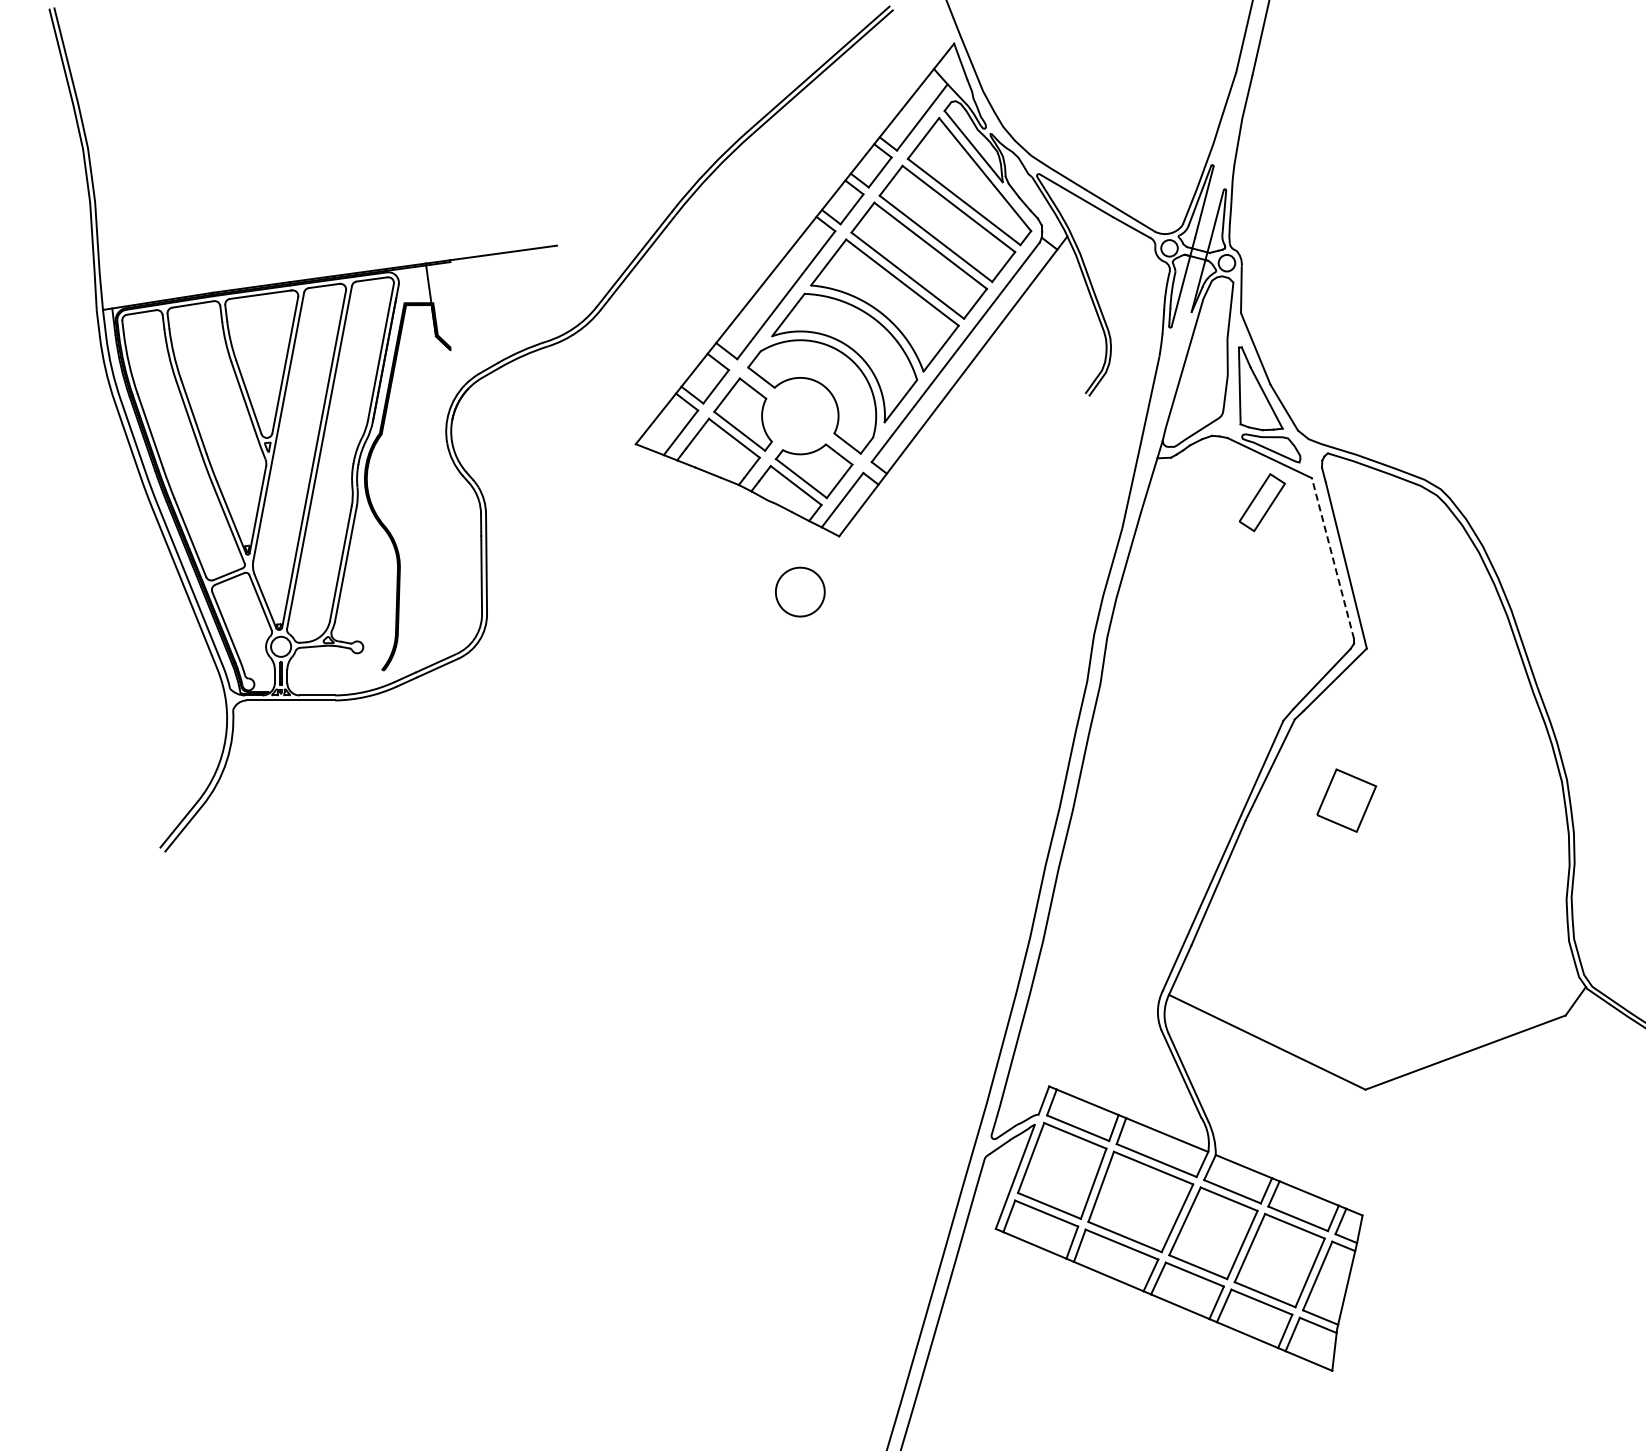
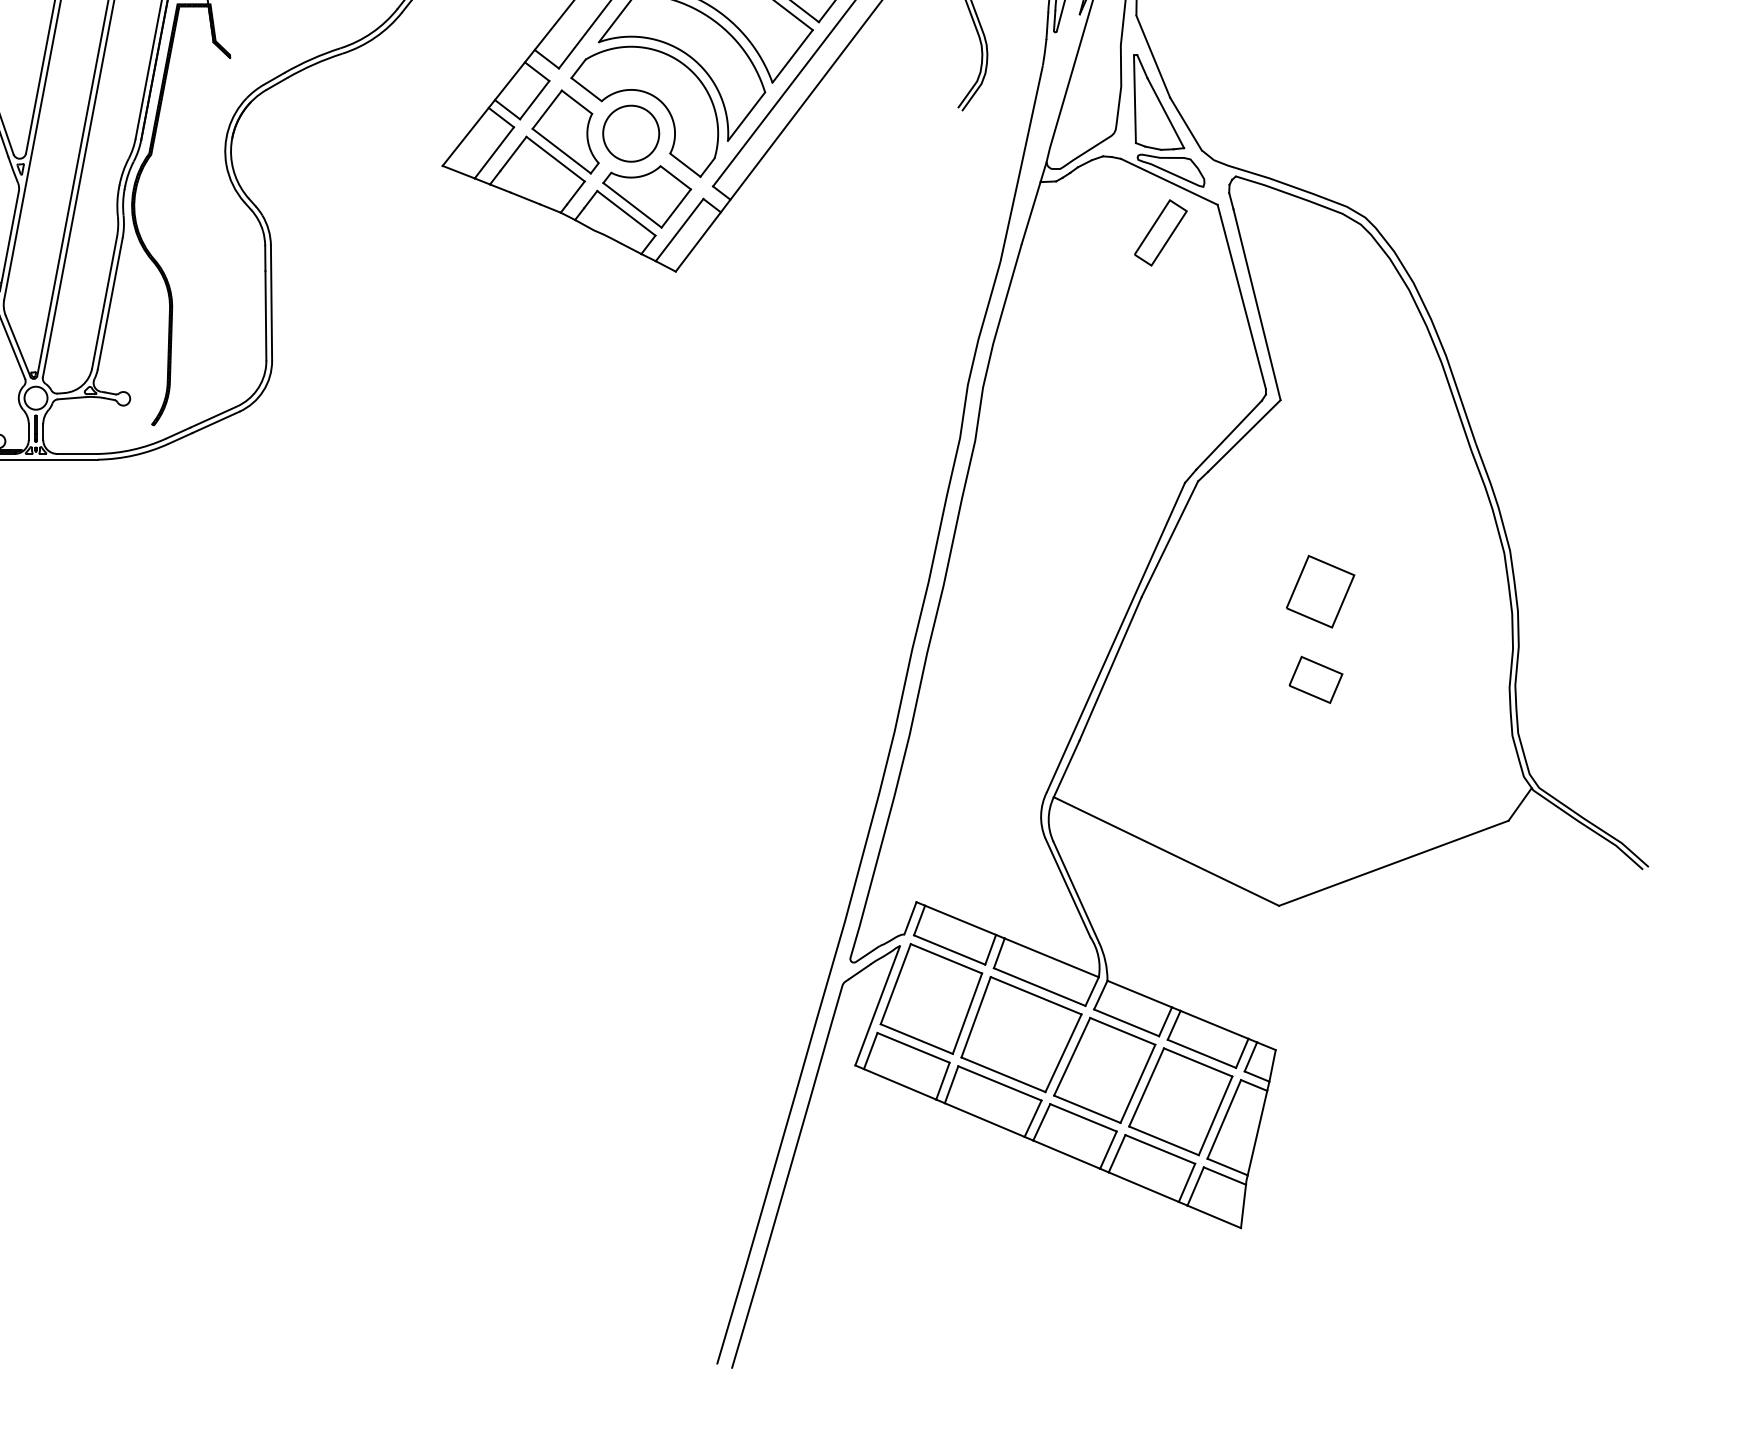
line: (1332, 558) -> (1241, 296), dashed -> solid
part: (800, 591) -> (631, 133), moved
part: (1346, 800) -> (1320, 591), moved
part: (1397, 892) -> (1315, 679), added

